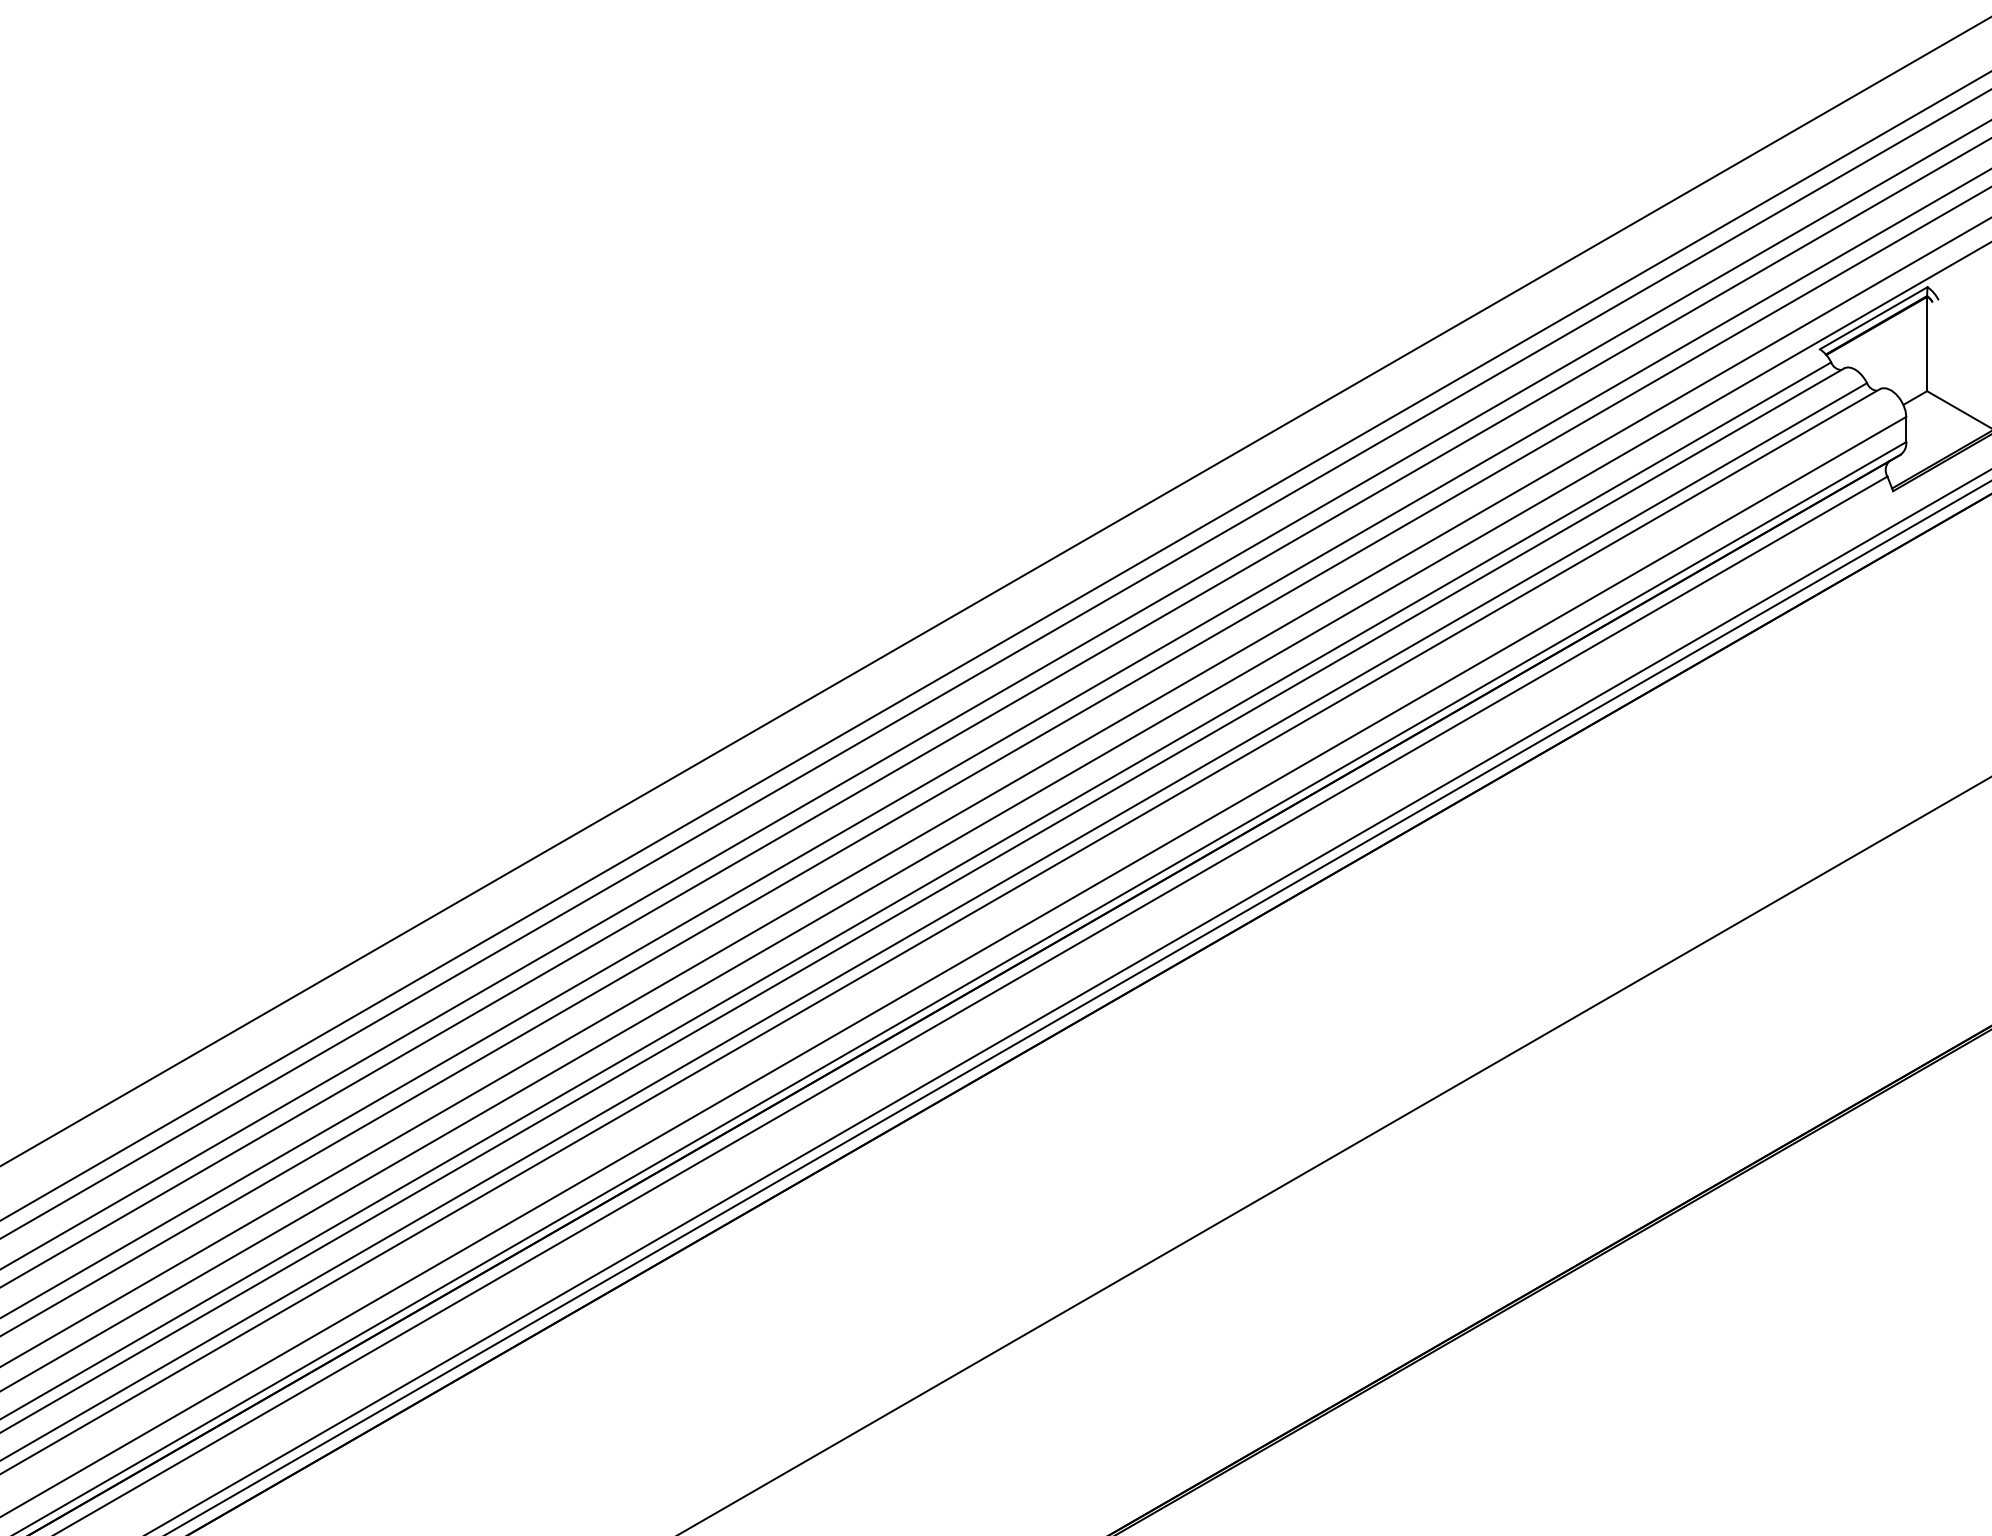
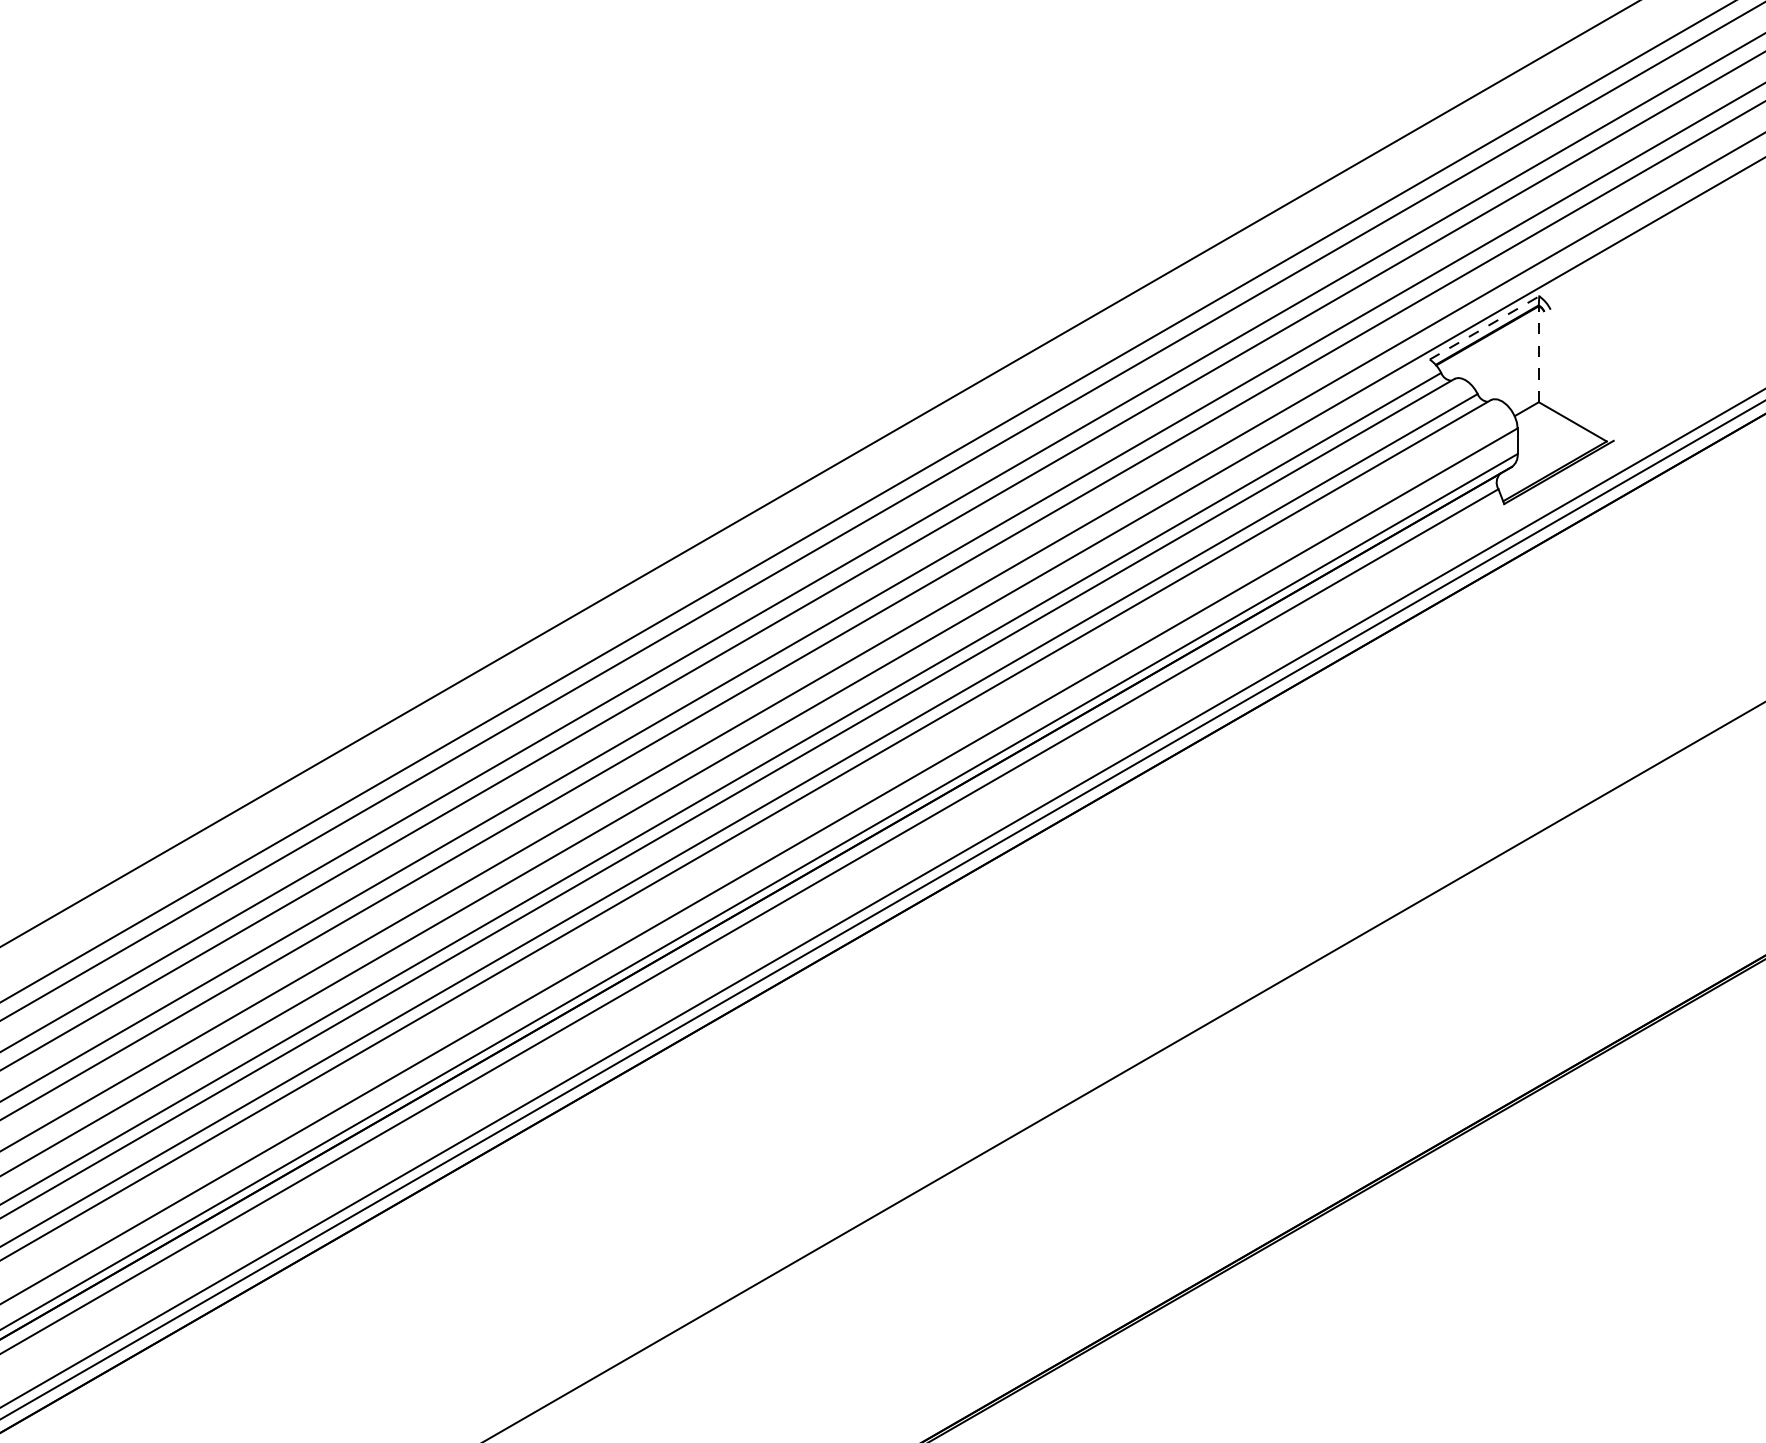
line: (1874, 318) -> (1485, 328), solid -> dashed
line: (1927, 343) -> (1539, 353), solid -> dashed

